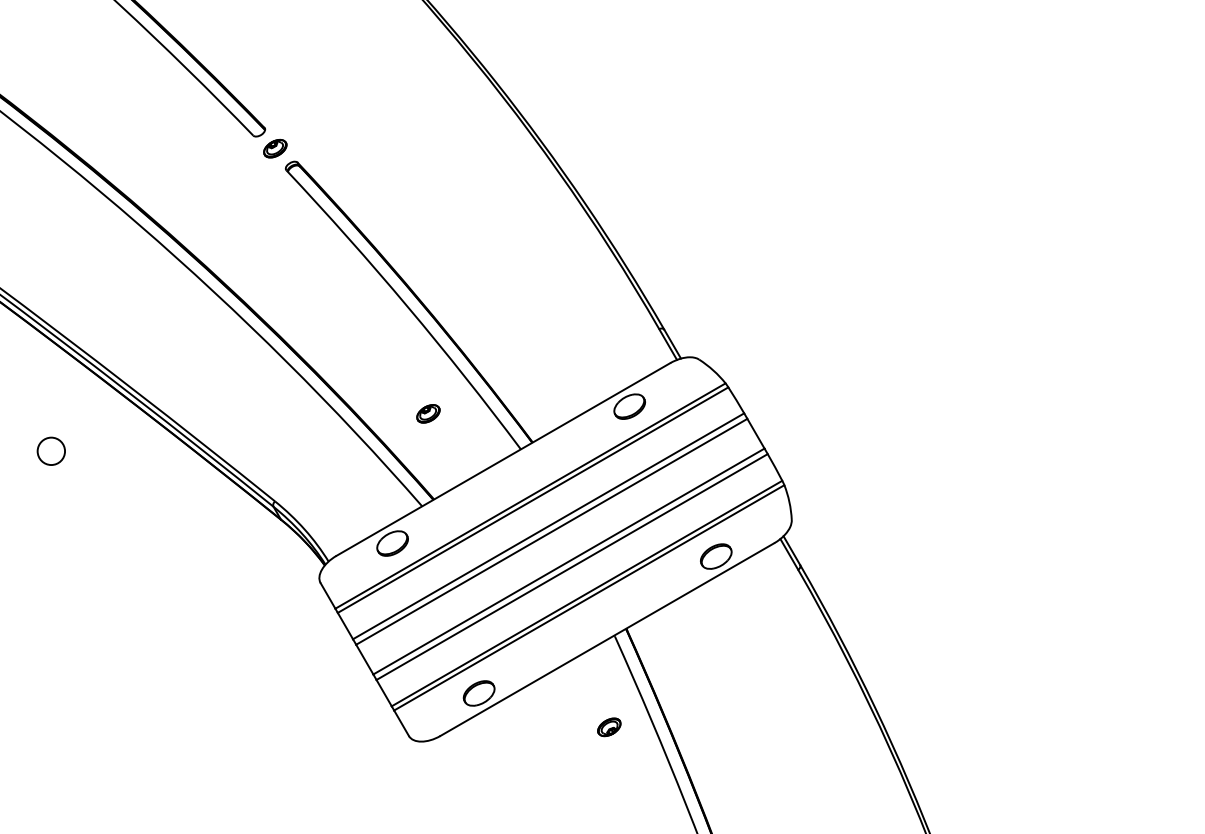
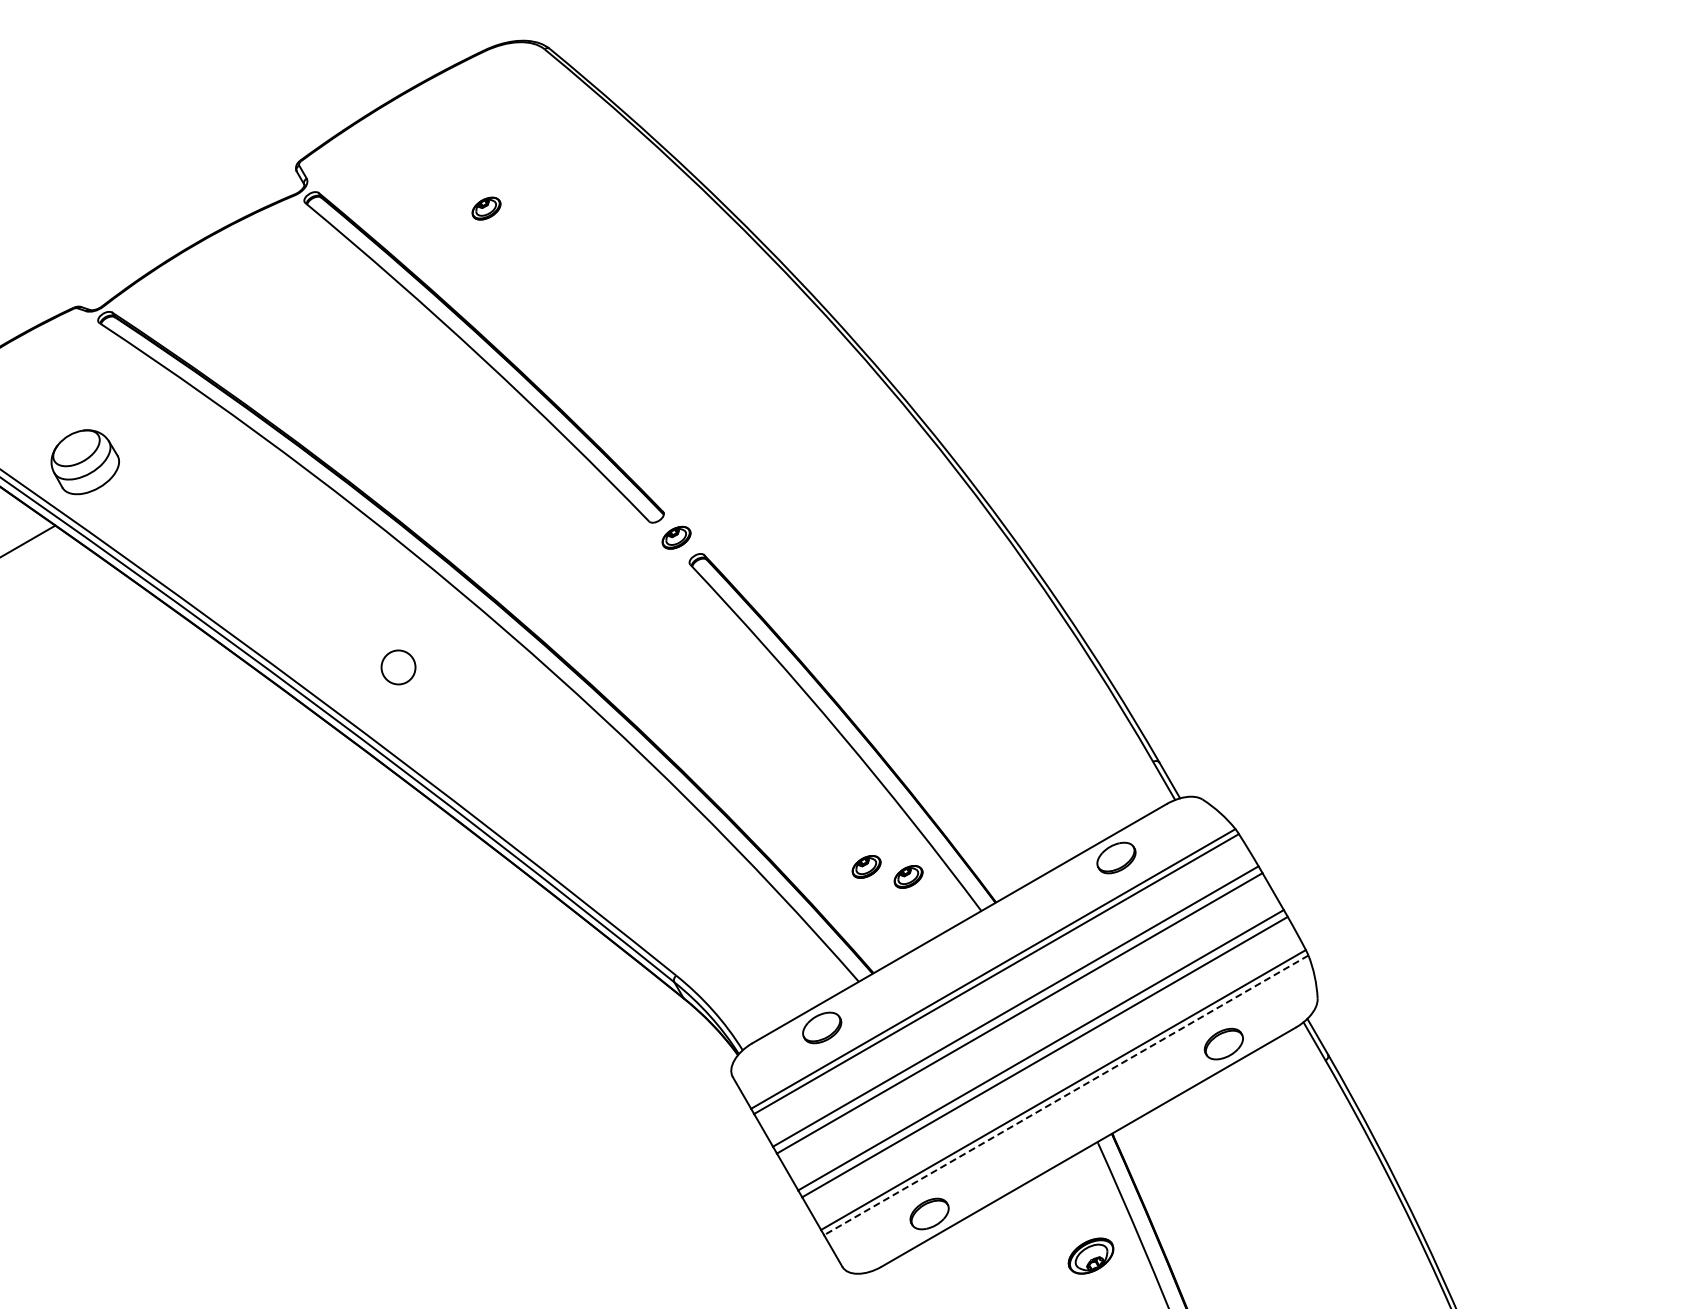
part: (462, 421) -> (908, 876), added
circle: (51, 451) -> (398, 667), moved
line: (589, 597) -> (1066, 1095), solid -> dashed
part: (609, 726) -> (1091, 1255), size x1.6

